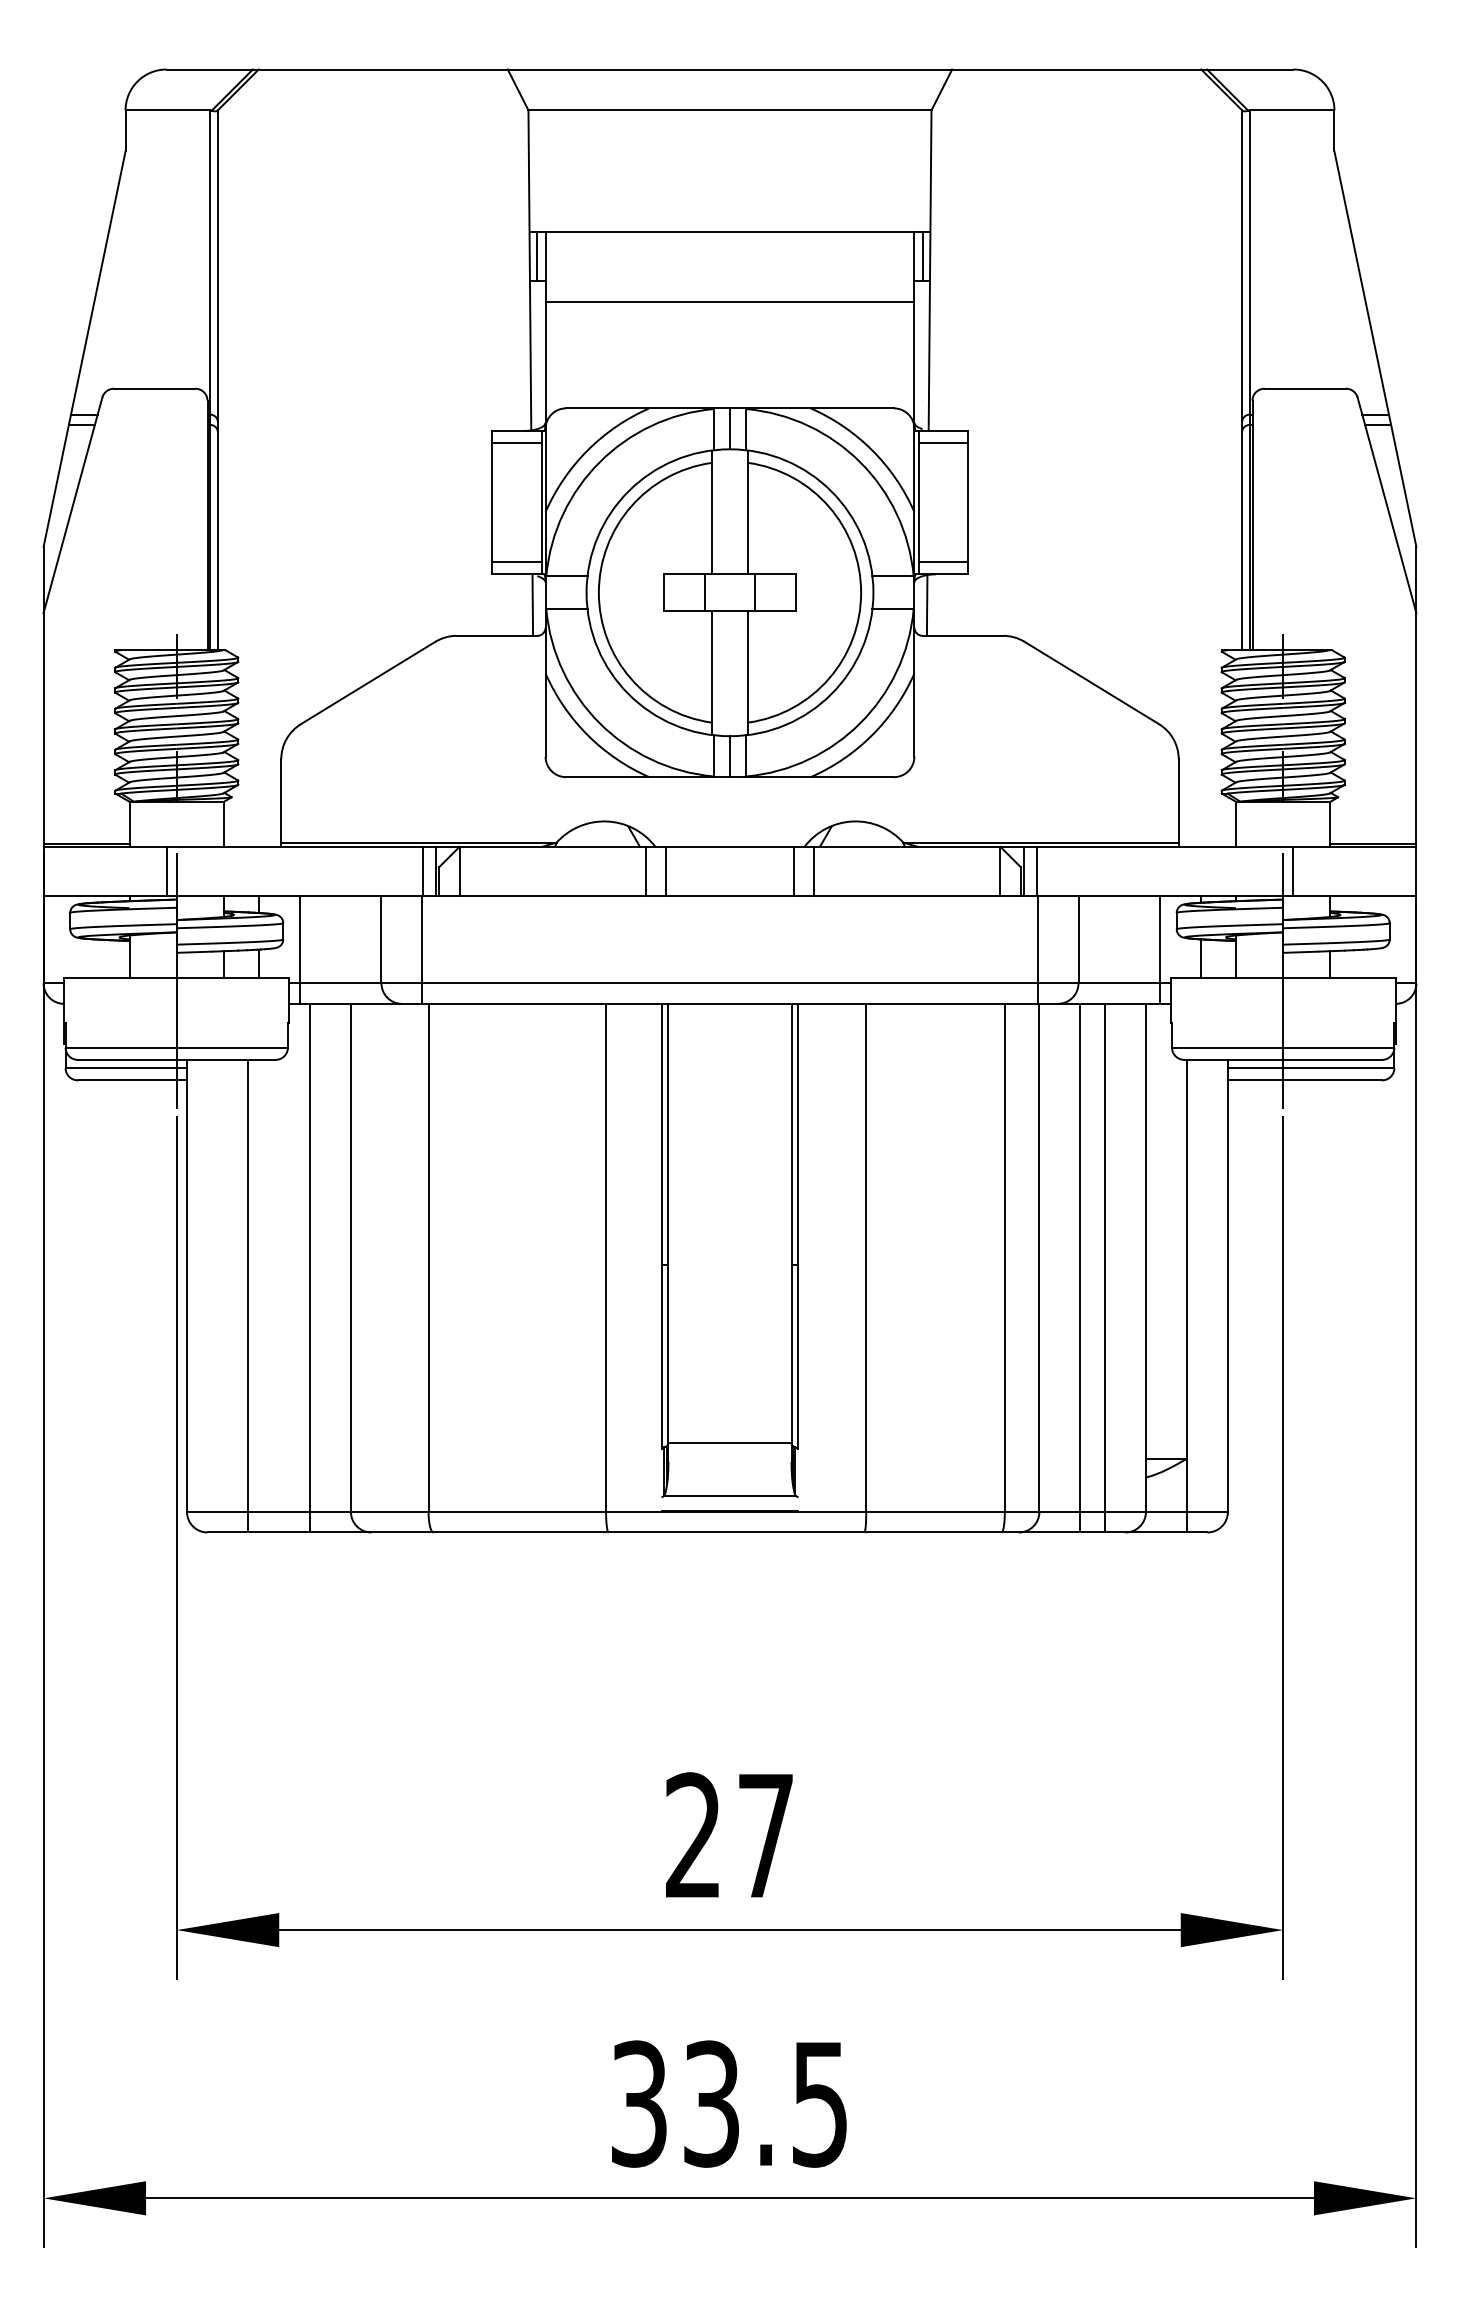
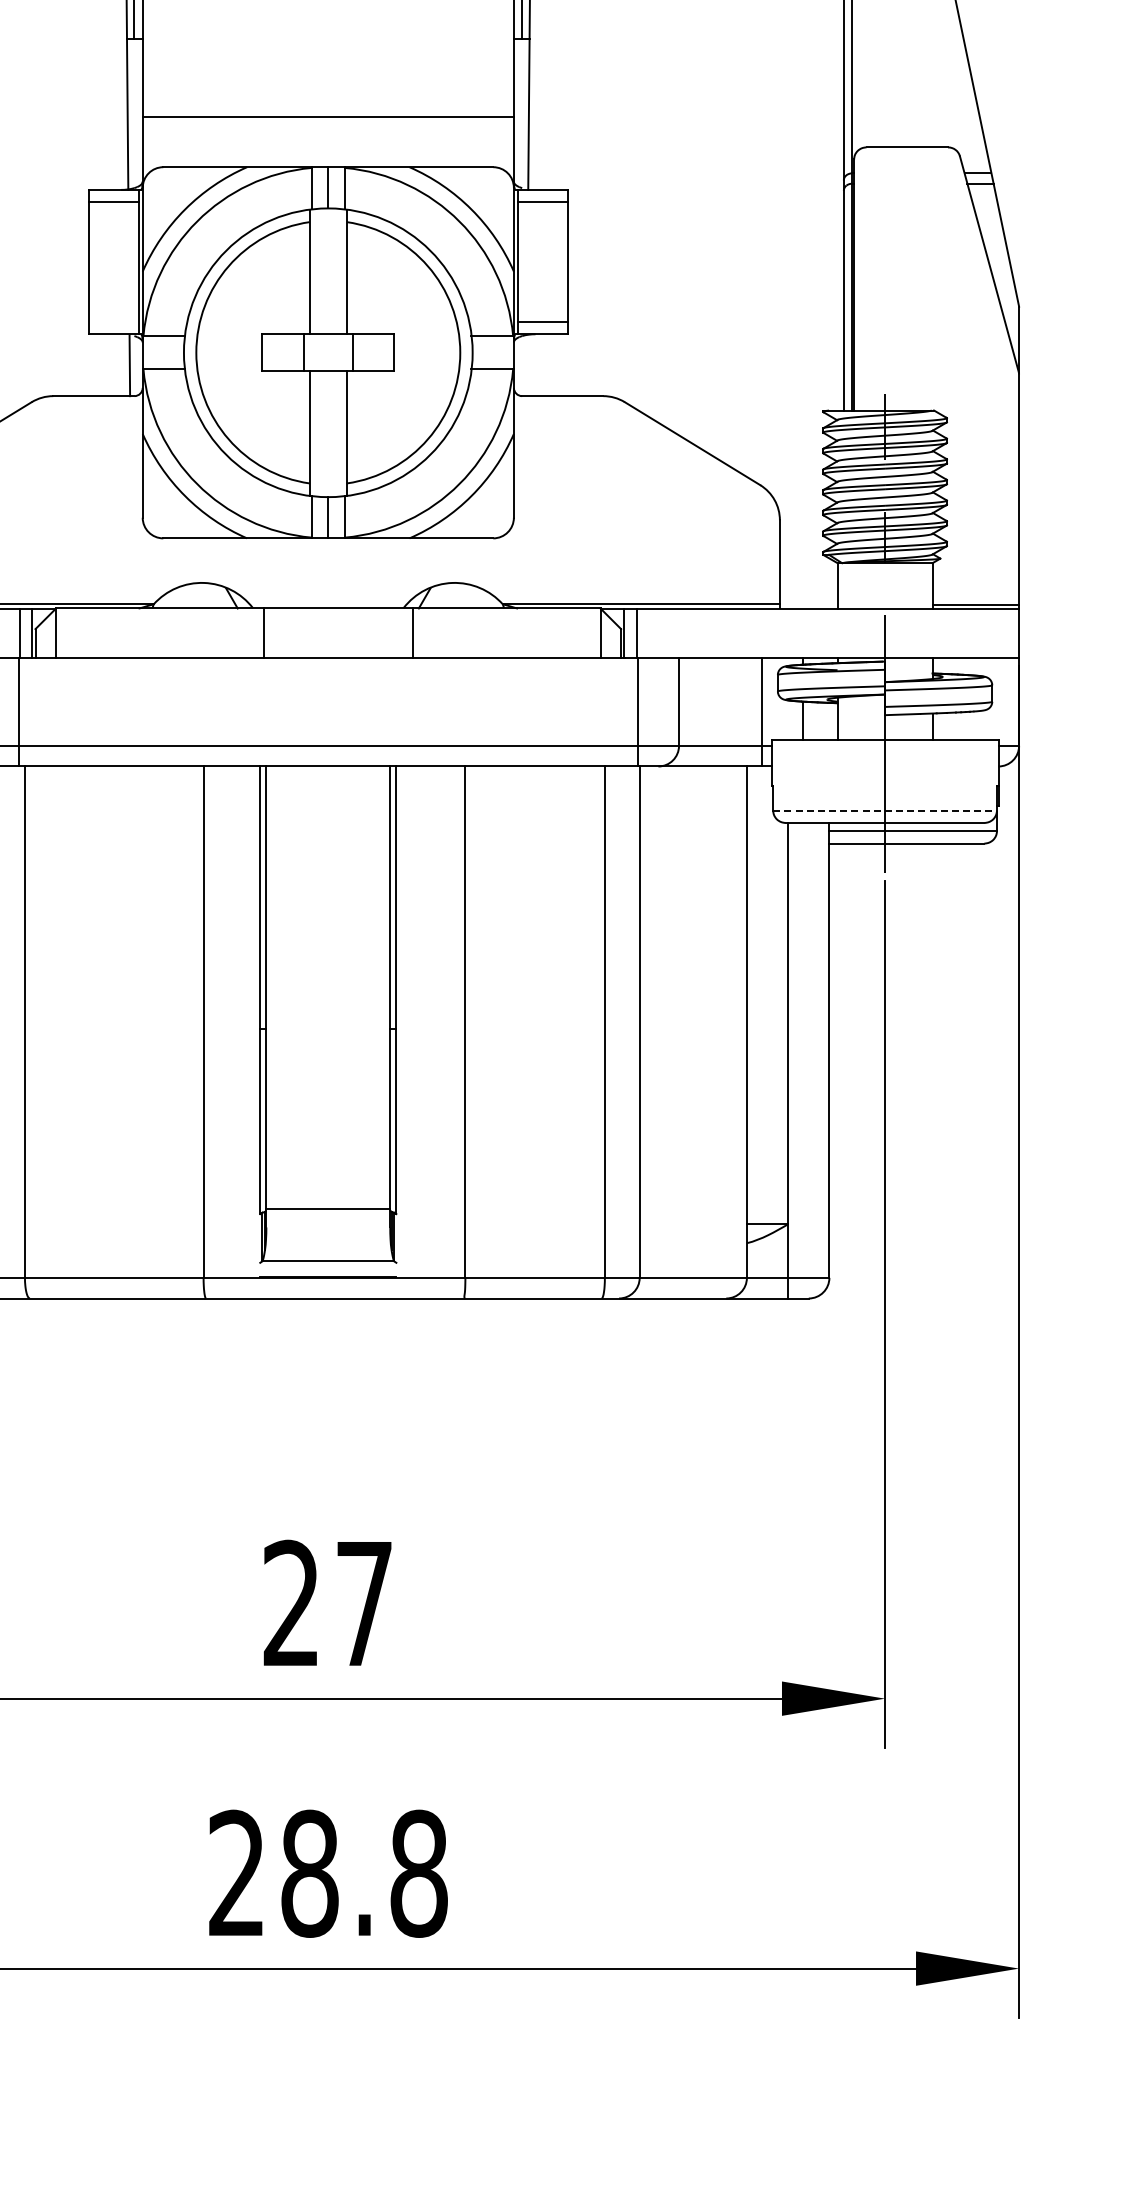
line: (729, 301) -> (327, 117), moved
line: (516, 562) -> (113, 322), removed
line: (926, 605) -> (526, 365), removed
line: (646, 871) -> (244, 633), removed
line: (793, 871) -> (392, 633), removed
line: (1293, 871) -> (895, 633), removed
line: (1283, 1047) -> (885, 810), solid -> dashed
line: (1080, 1267) -> (681, 1031), removed
line: (1104, 1267) -> (705, 1031), removed
text: (729, 2103) -> (327, 1873), 33.5 -> 28.8

